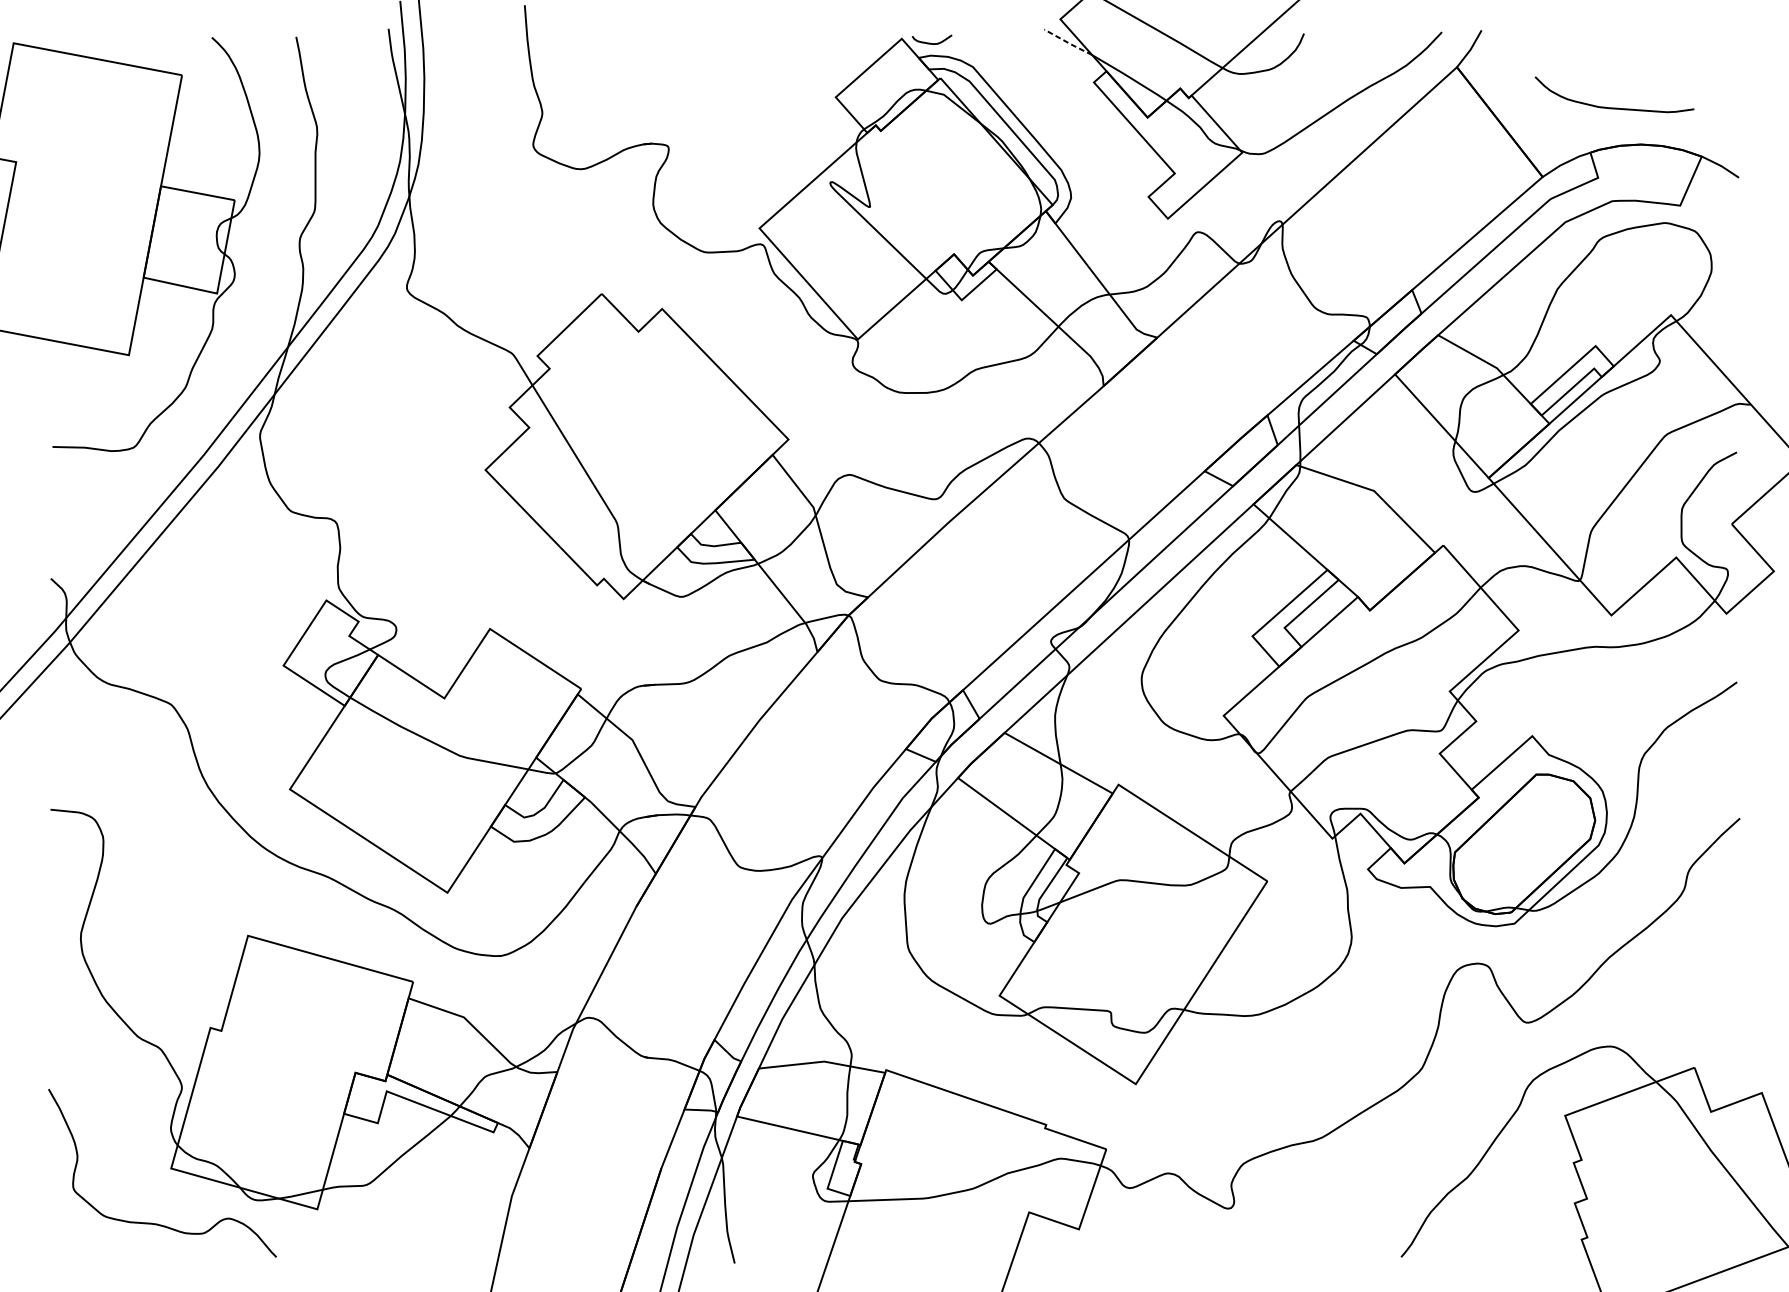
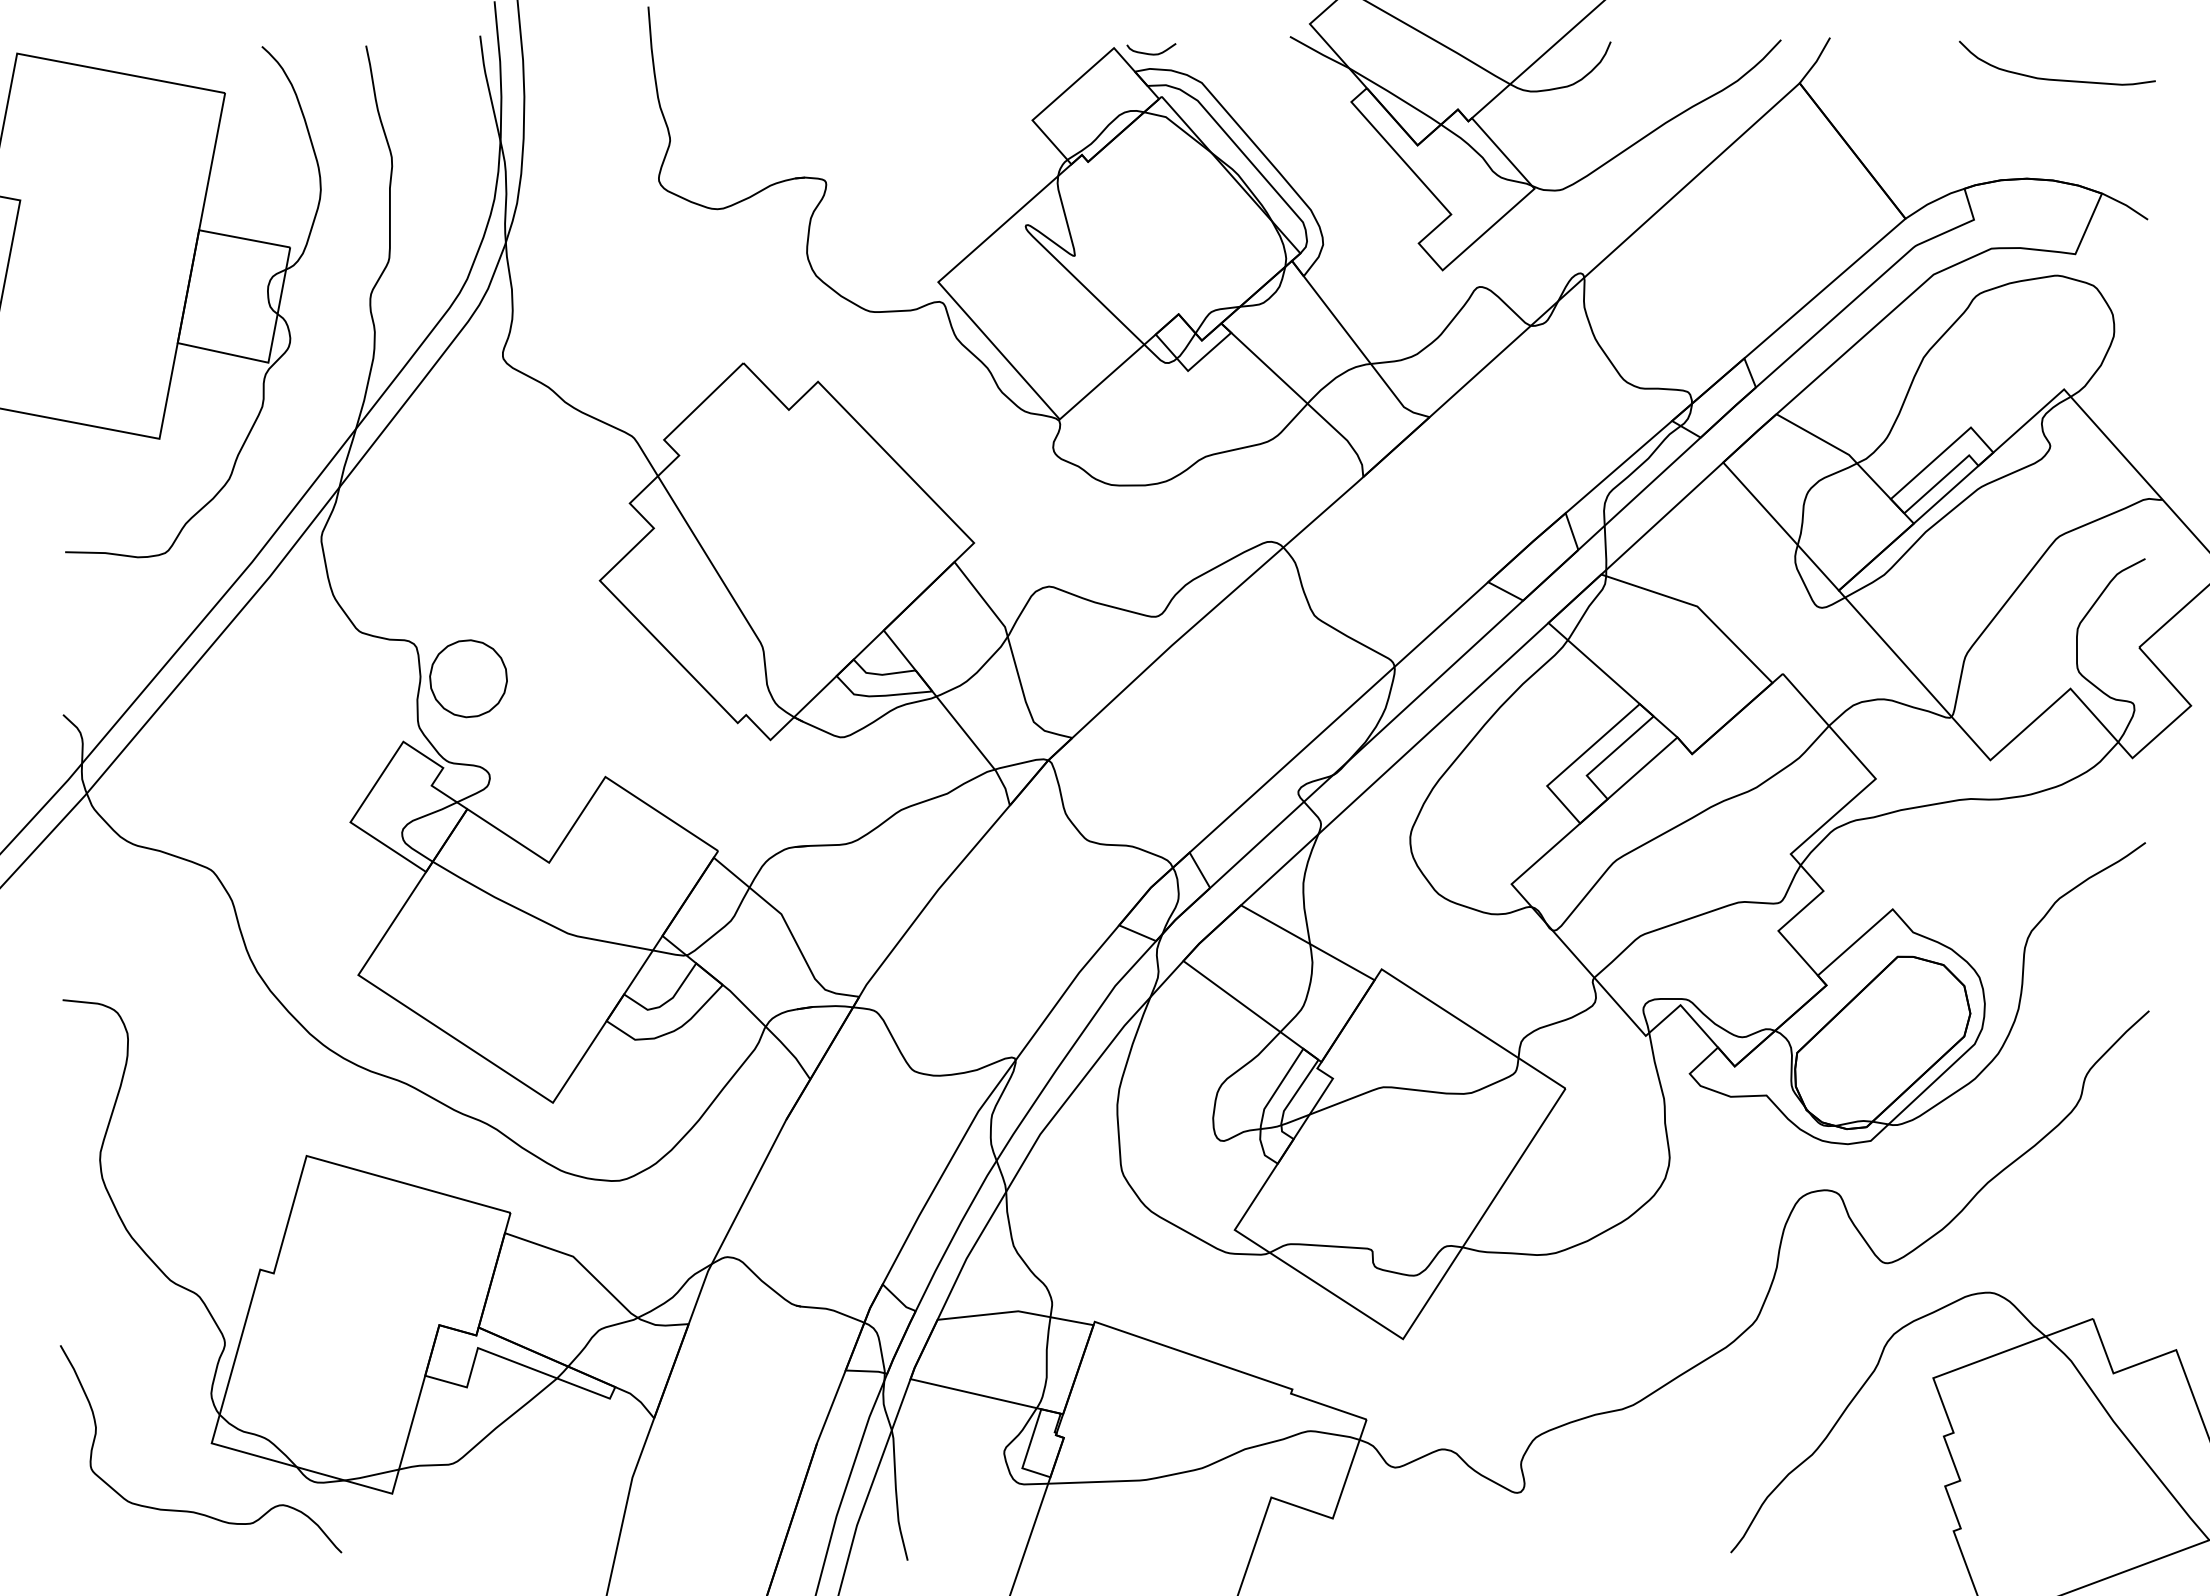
line: (1068, 42) -> (1319, 52), dashed -> solid
curve: (1609, 107) -> (2051, 78), moved
part: (379, 549) -> (468, 678), added

